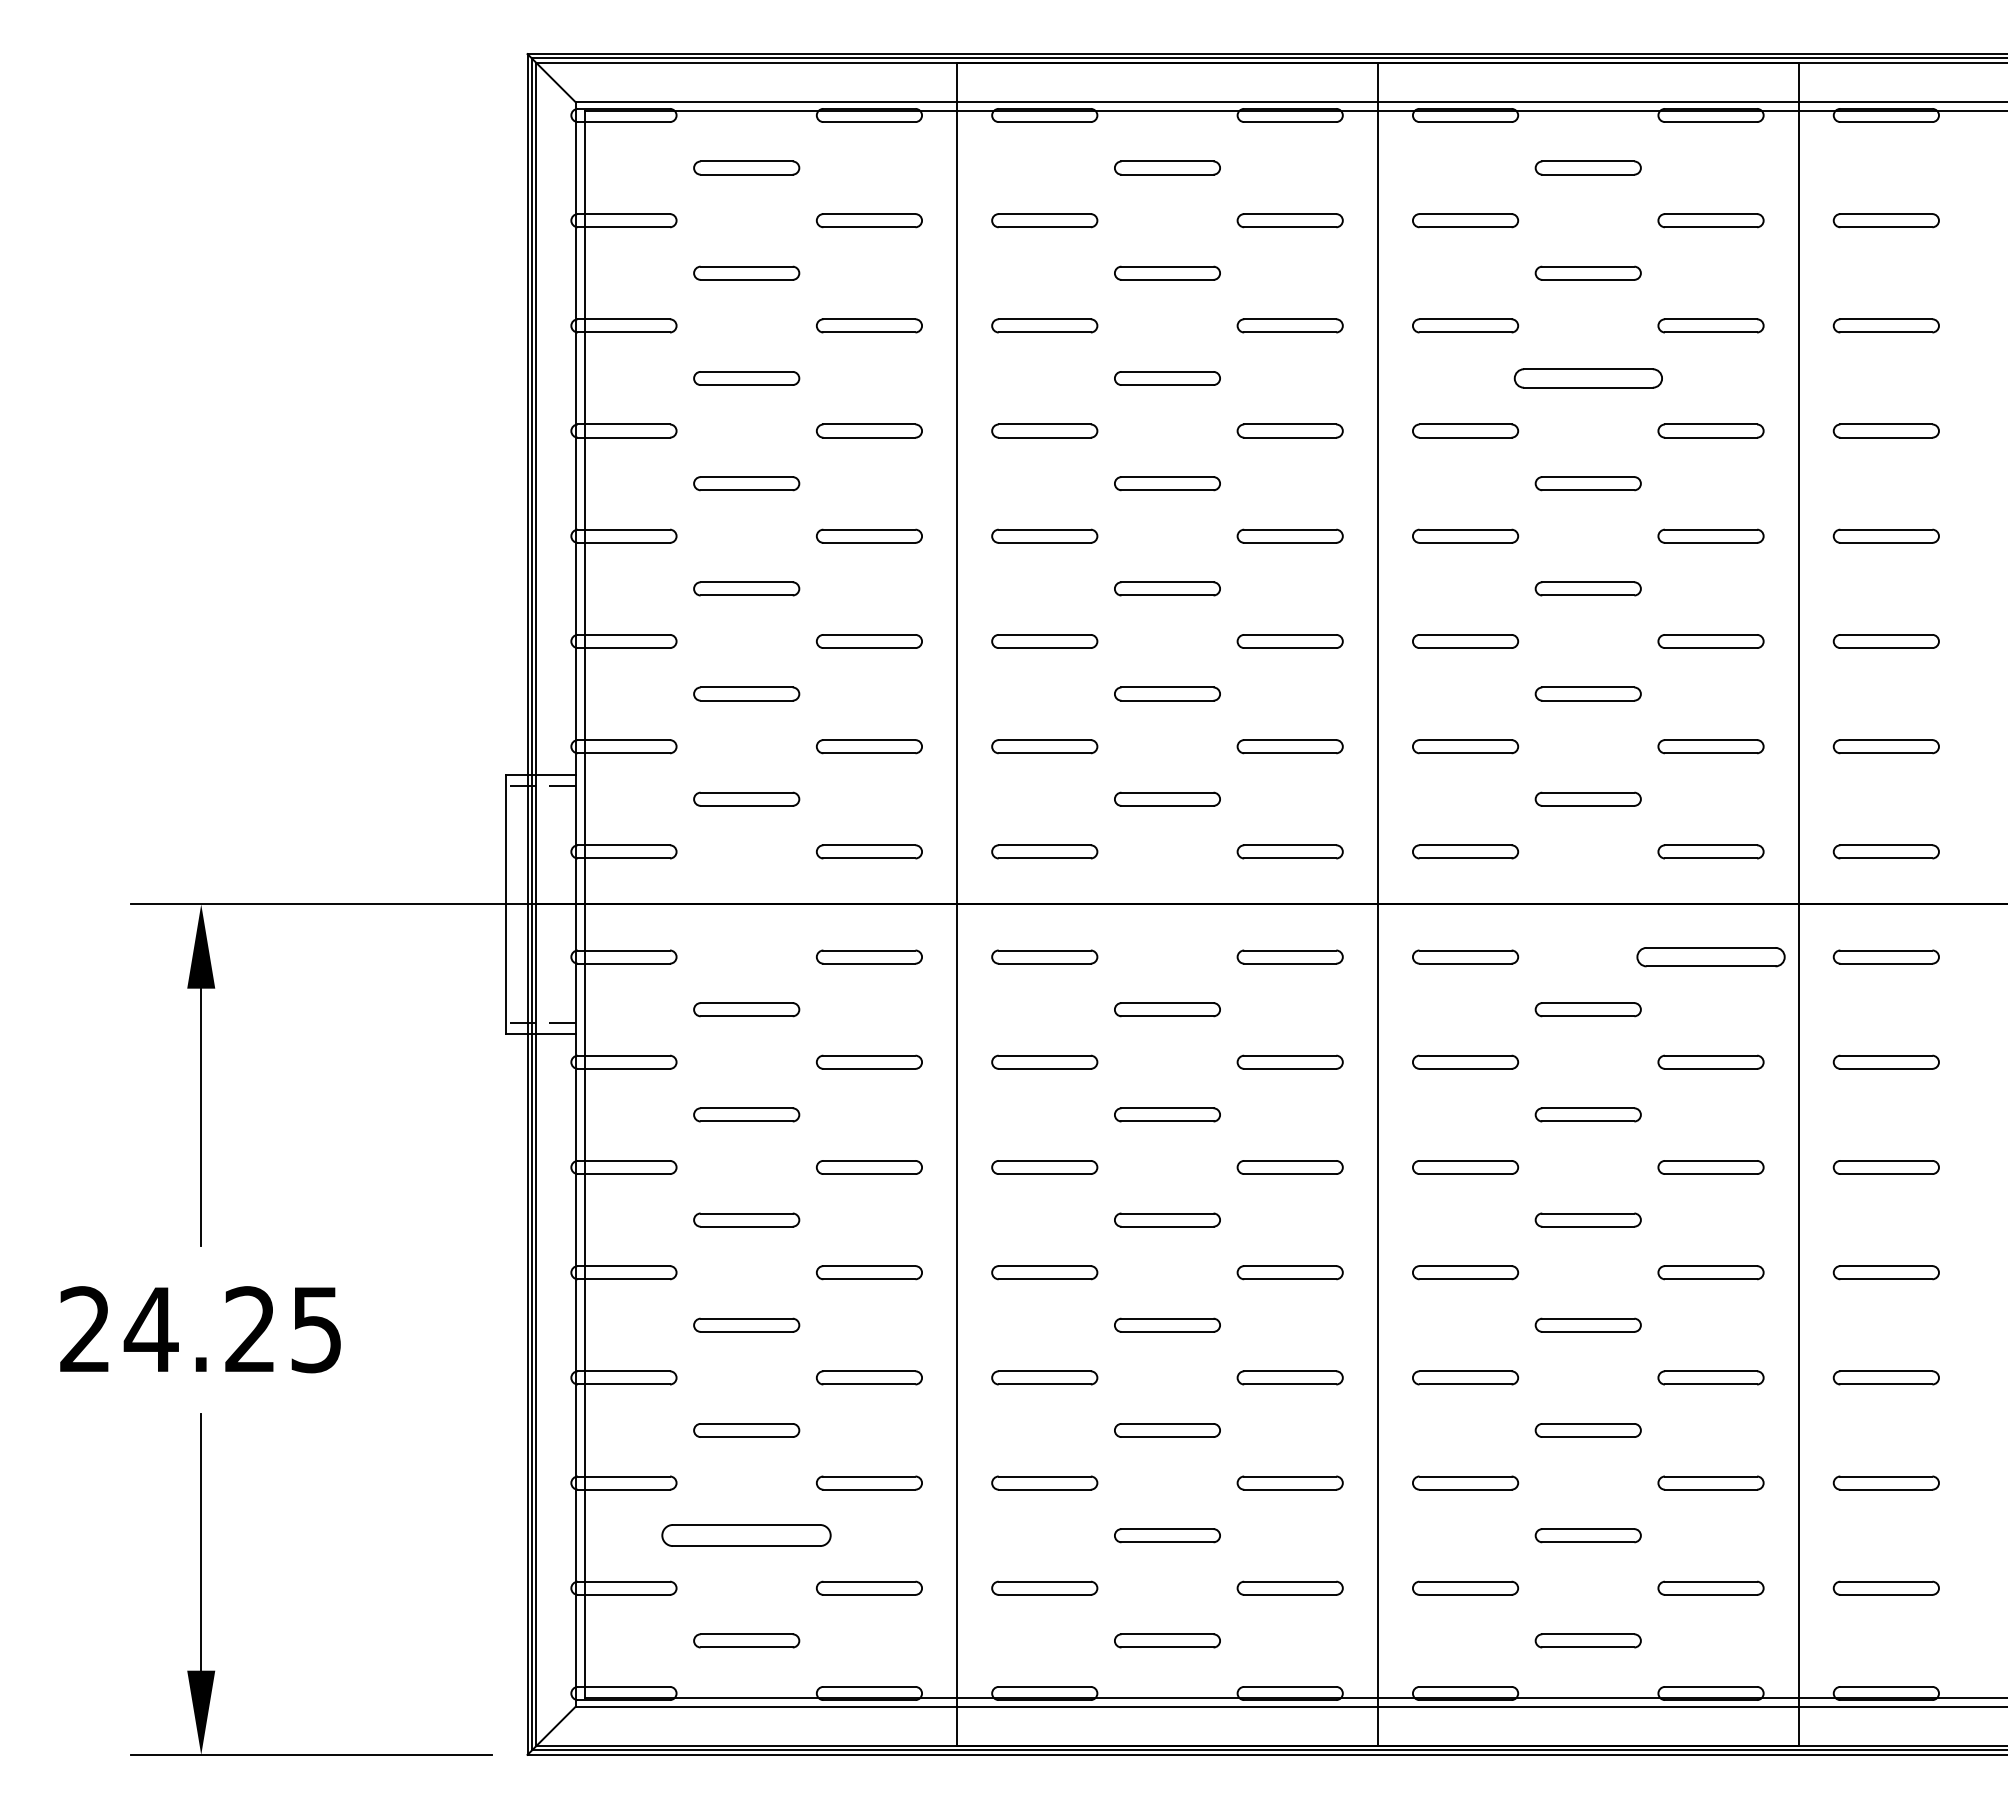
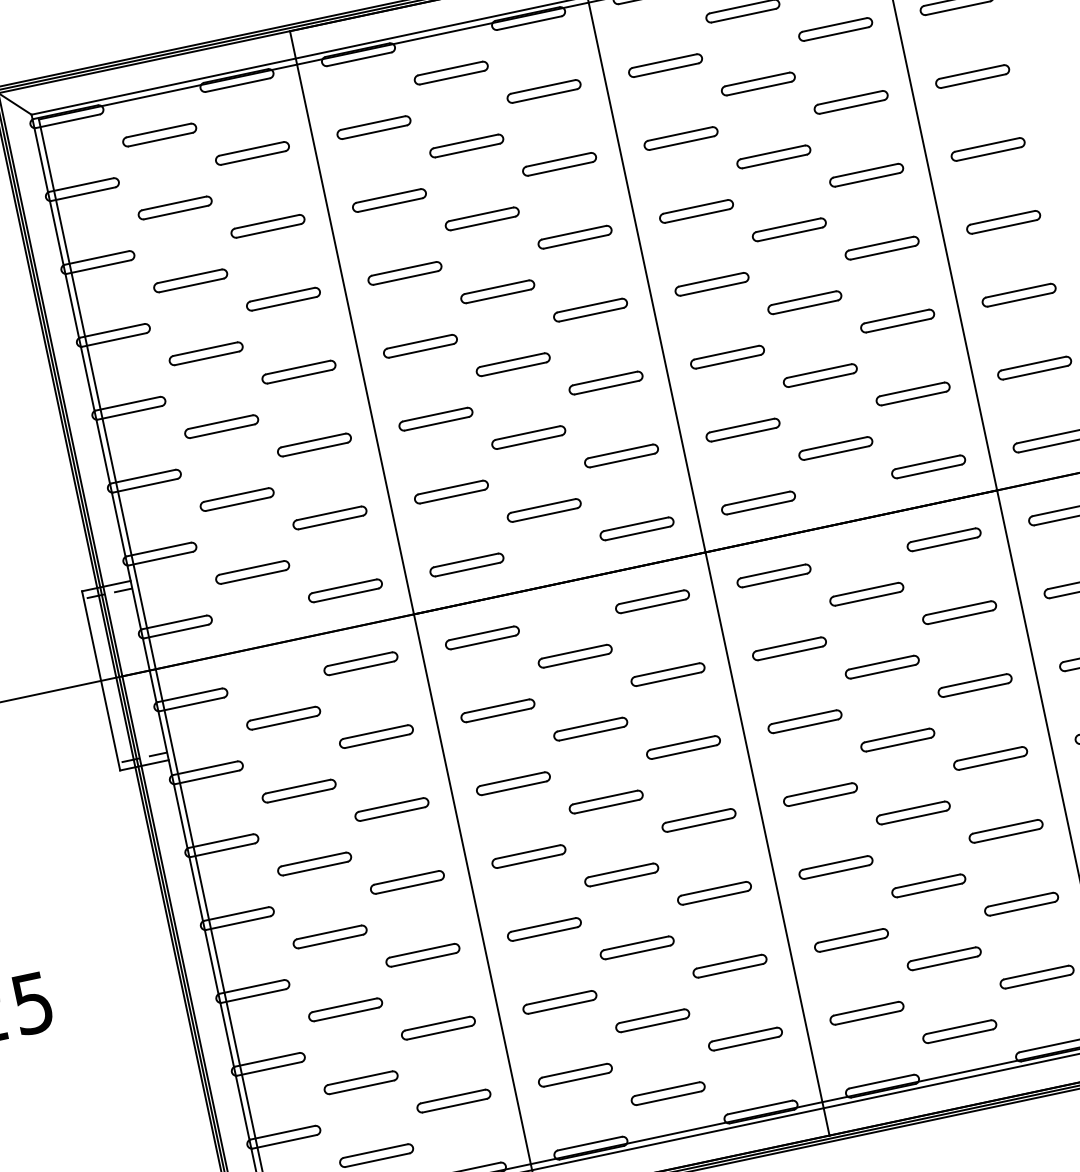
part: (1587, 378) -> (773, 157), size x0.71
part: (1710, 956) -> (943, 539), size x0.71
part: (746, 1535) -> (360, 1082), size x0.62

